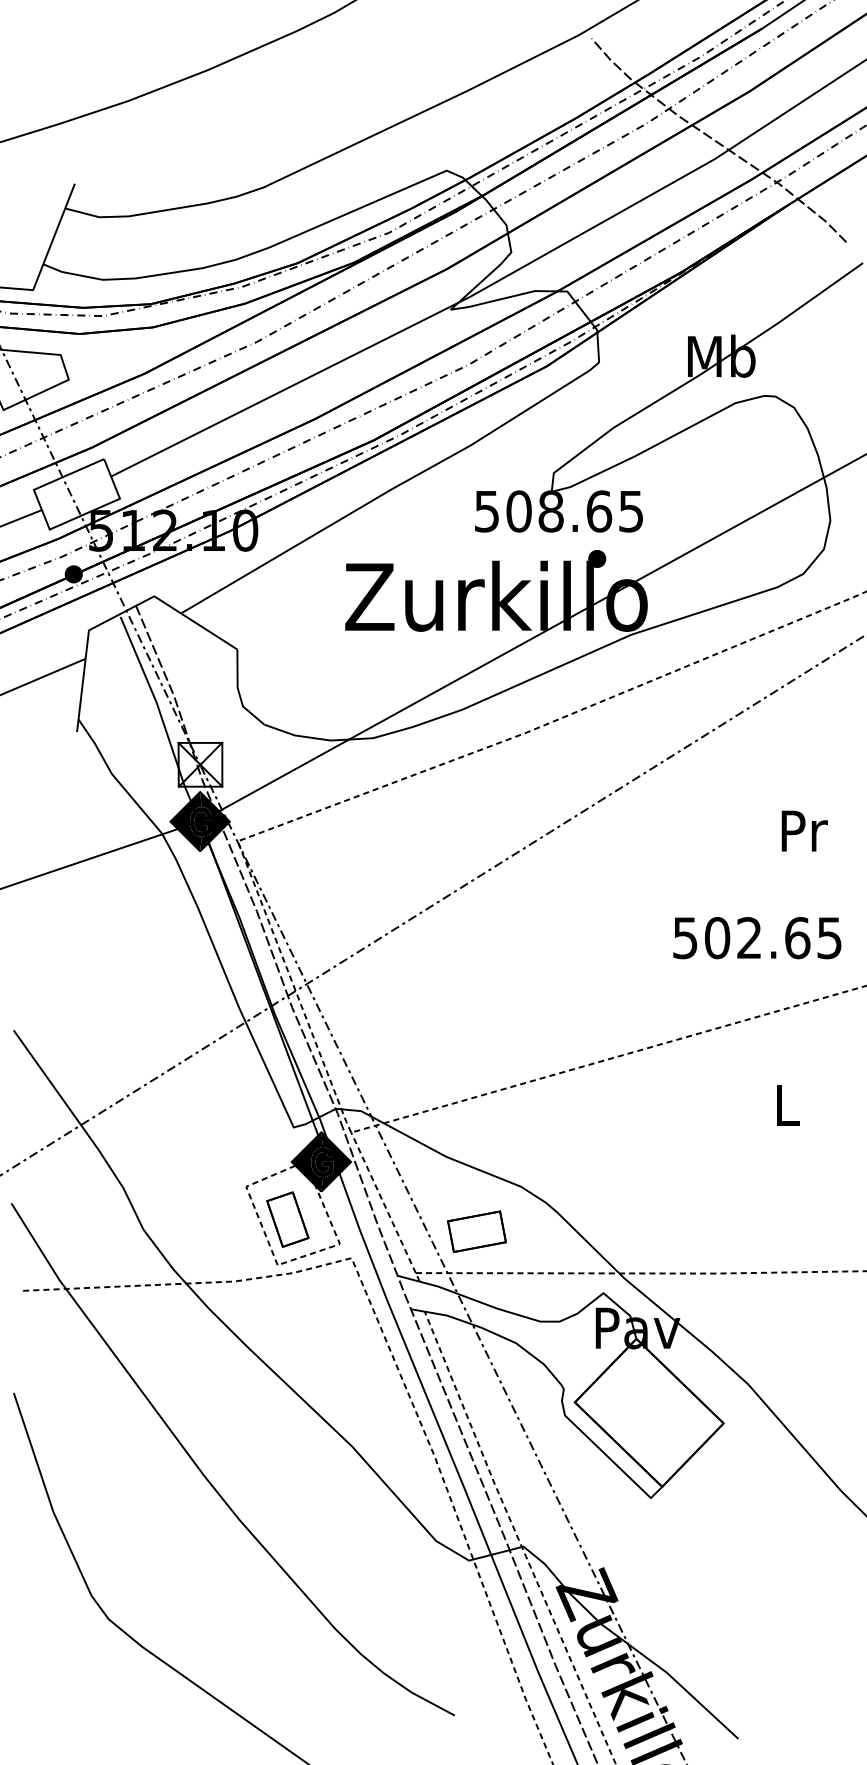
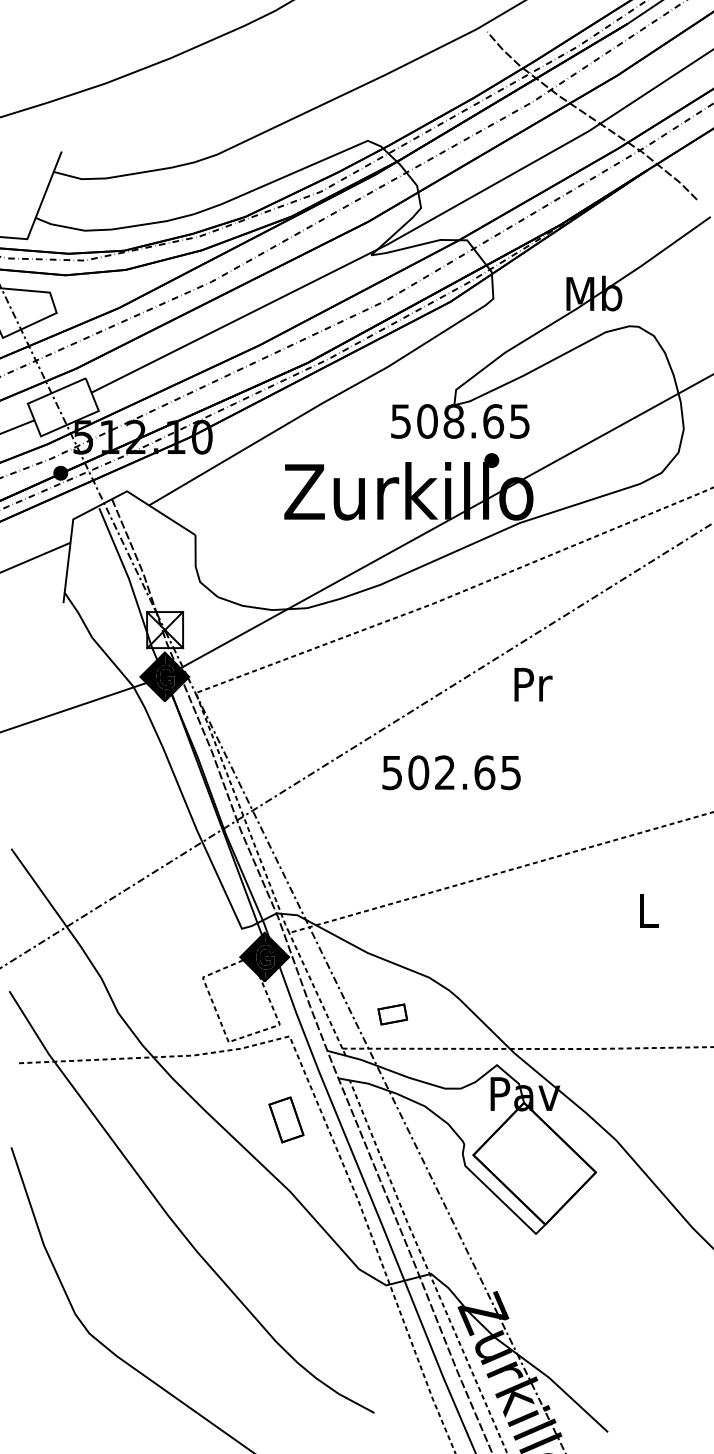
text: (804, 830) -> (533, 684), moved
text: (757, 938) -> (451, 773), moved
part: (287, 1219) -> (286, 1119), moved
part: (476, 1231) -> (392, 1014), size x0.6

